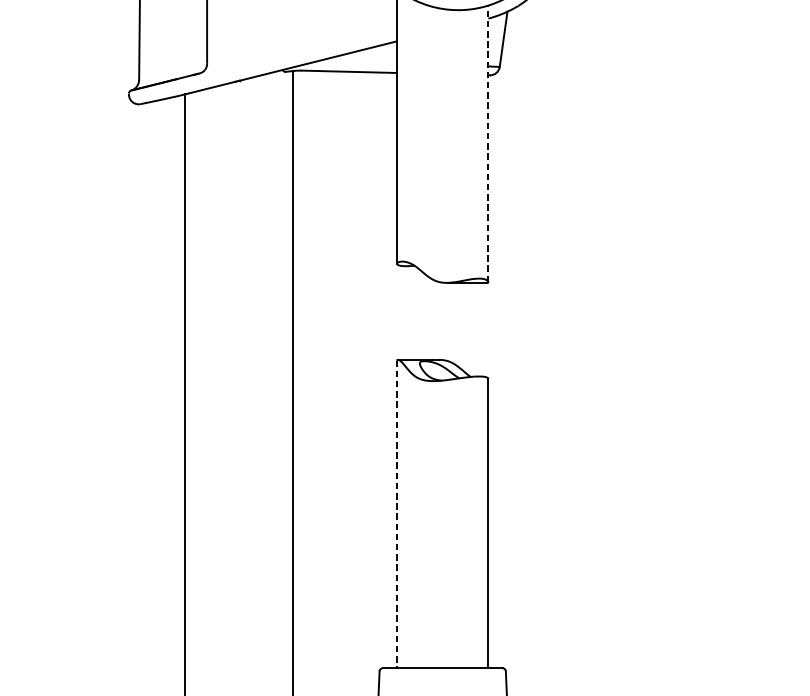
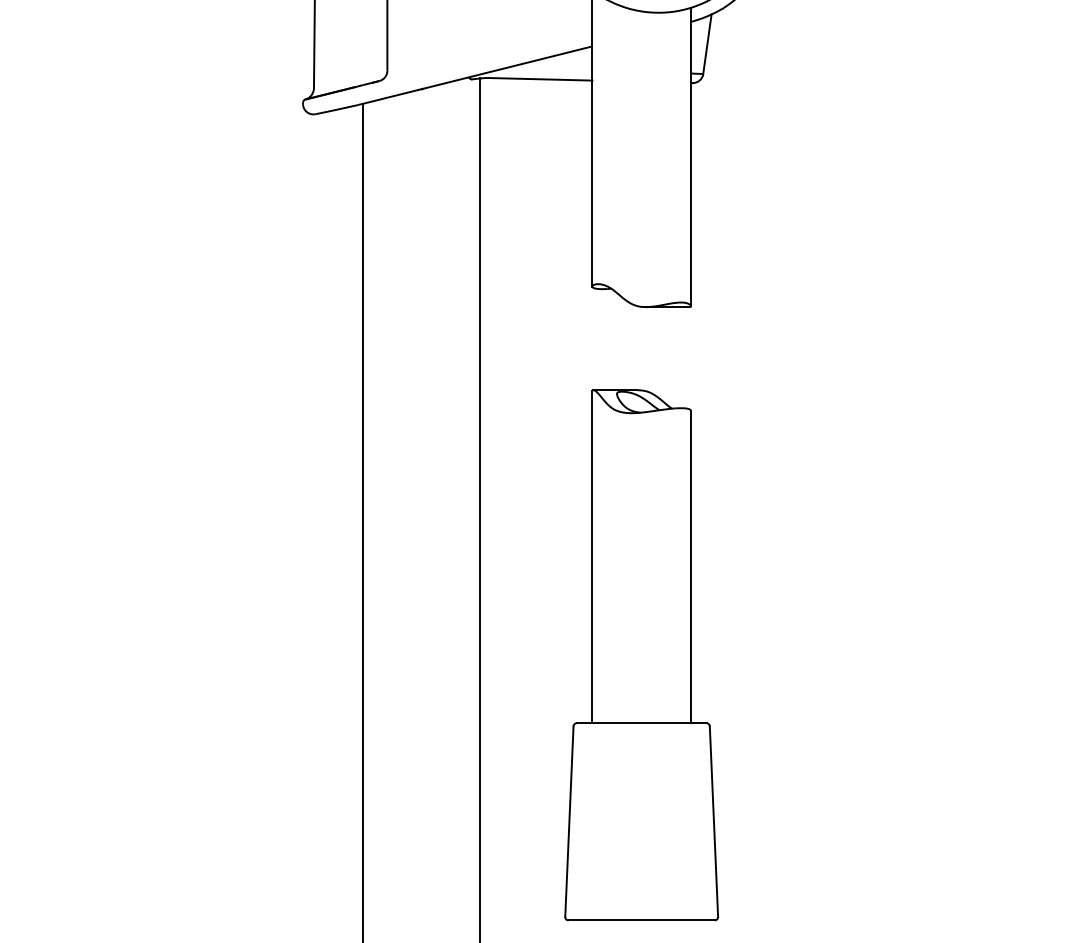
line: (487, 143) -> (690, 156), dashed -> solid
line: (397, 514) -> (592, 557), dashed -> solid

